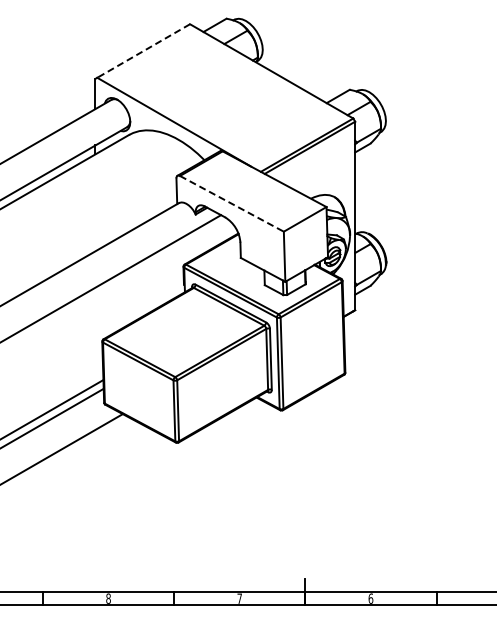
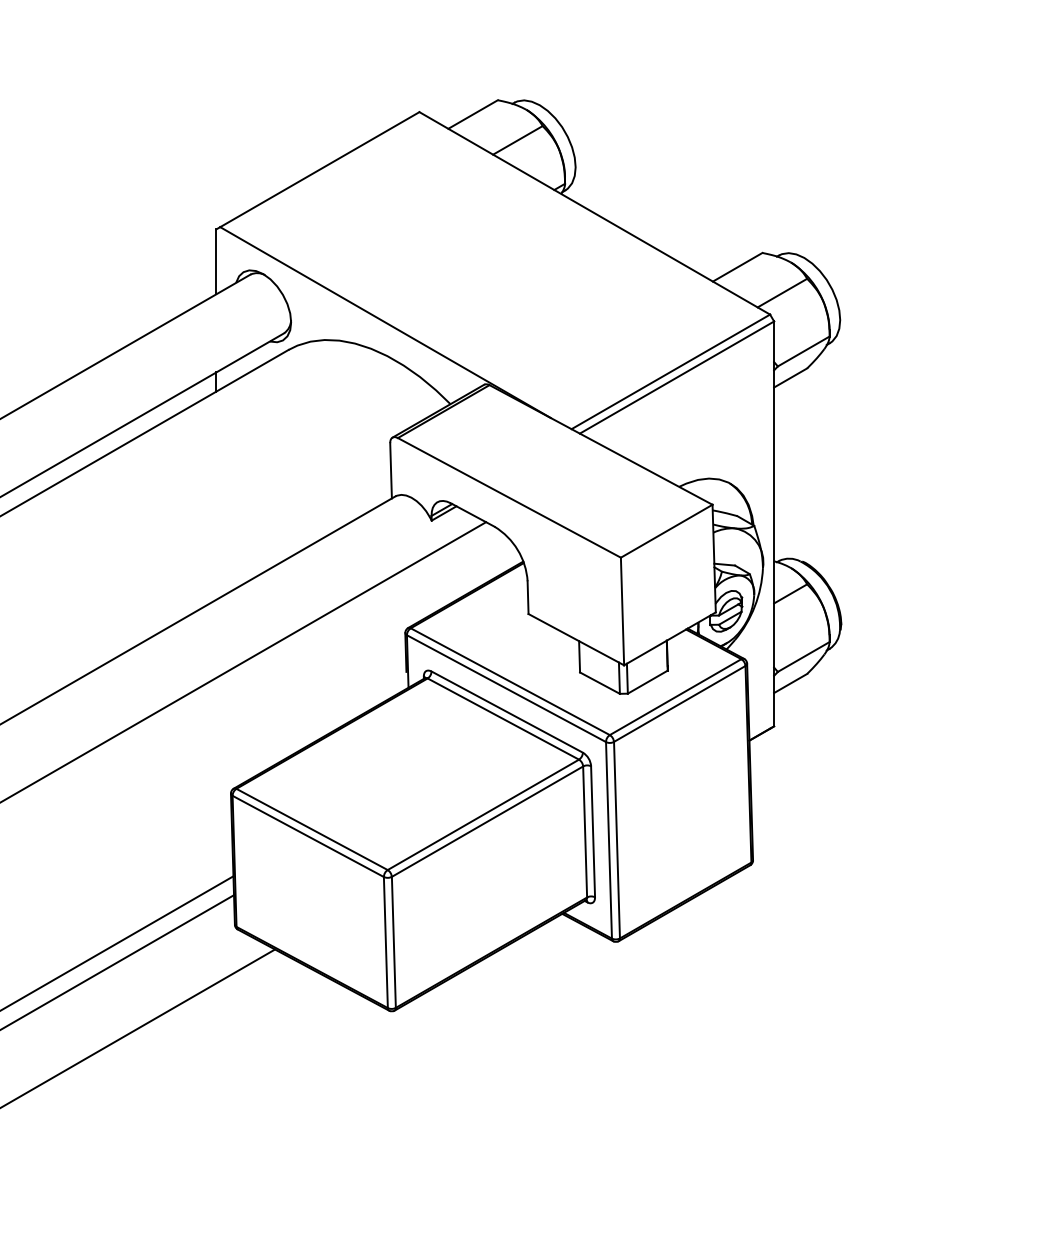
line: (143, 51) -> (319, 170), dashed -> solid
line: (231, 203) -> (508, 497), dashed -> solid

